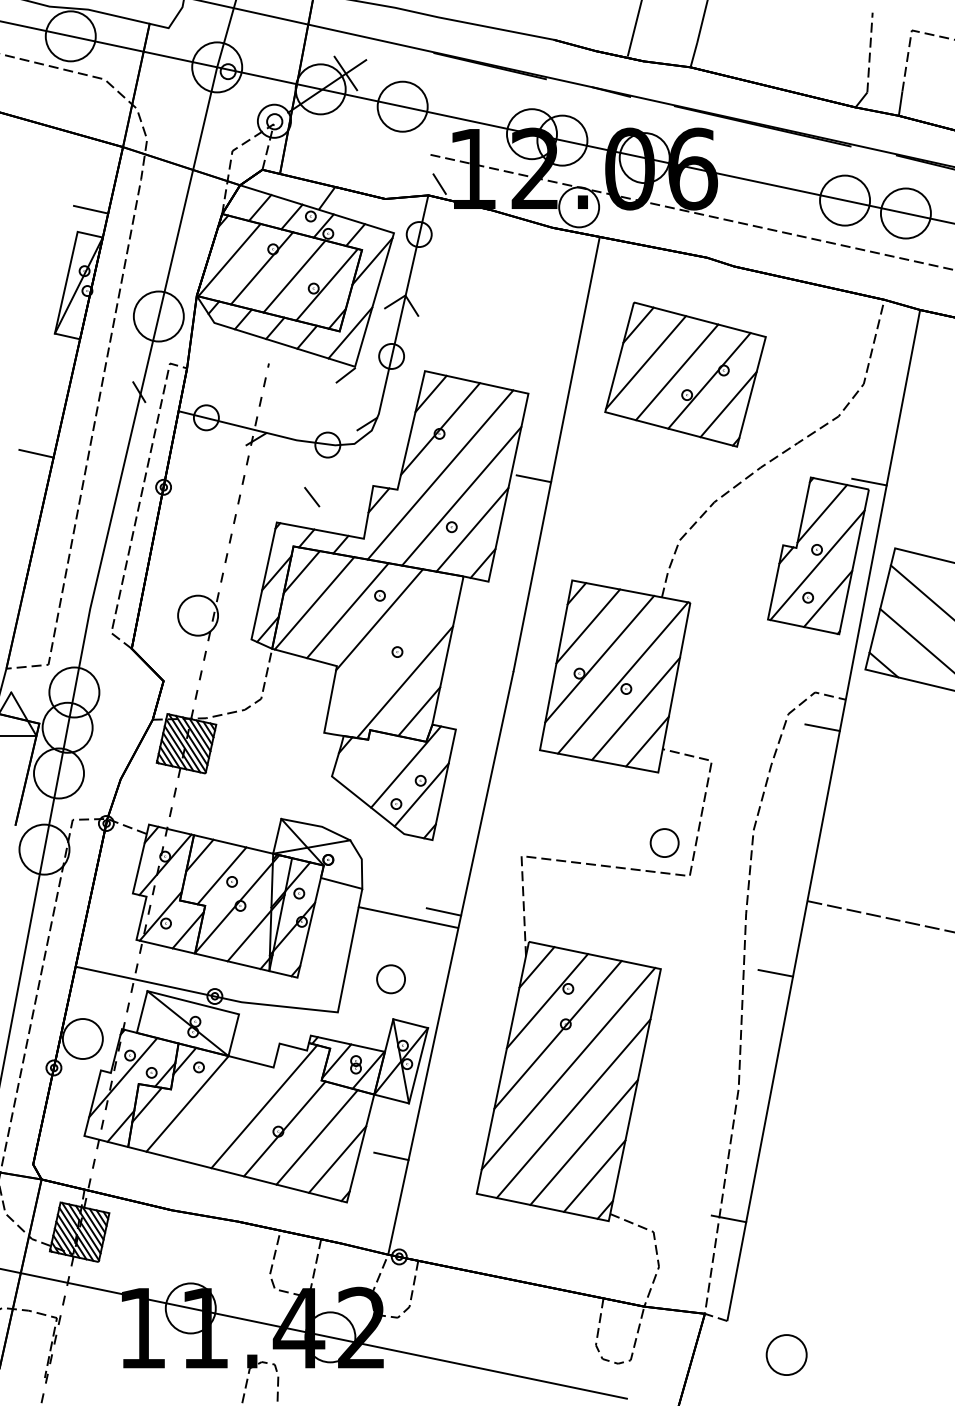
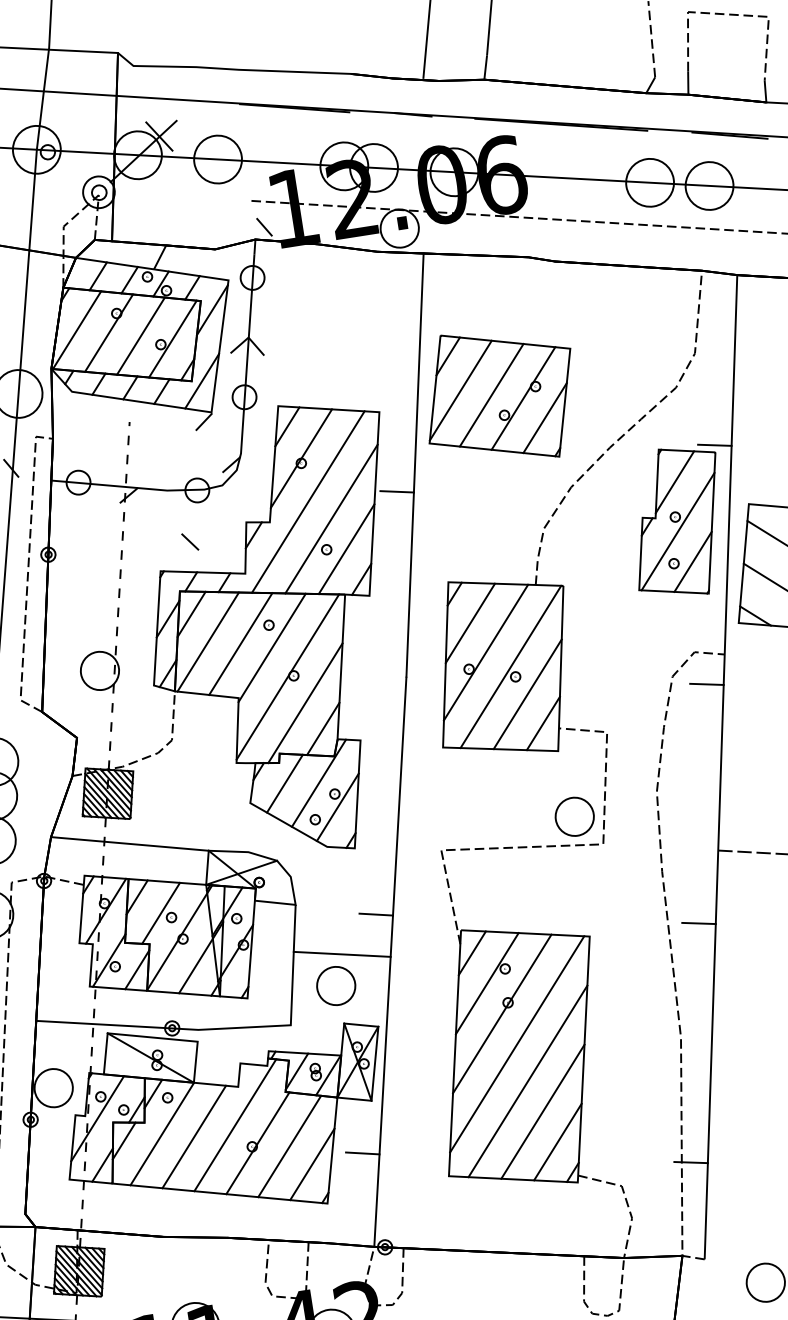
part: (685, 374) -> (499, 396), moved
line: (390, 652) -> (287, 677), added
line: (370, 761) -> (284, 783), added
line: (200, 798) -> (129, 843), added
part: (664, 842) -> (574, 816), size x1.43
line: (408, 917) -> (342, 954), moved
part: (390, 979) -> (335, 986), size x1.43
line: (219, 1111) -> (193, 1136), added

